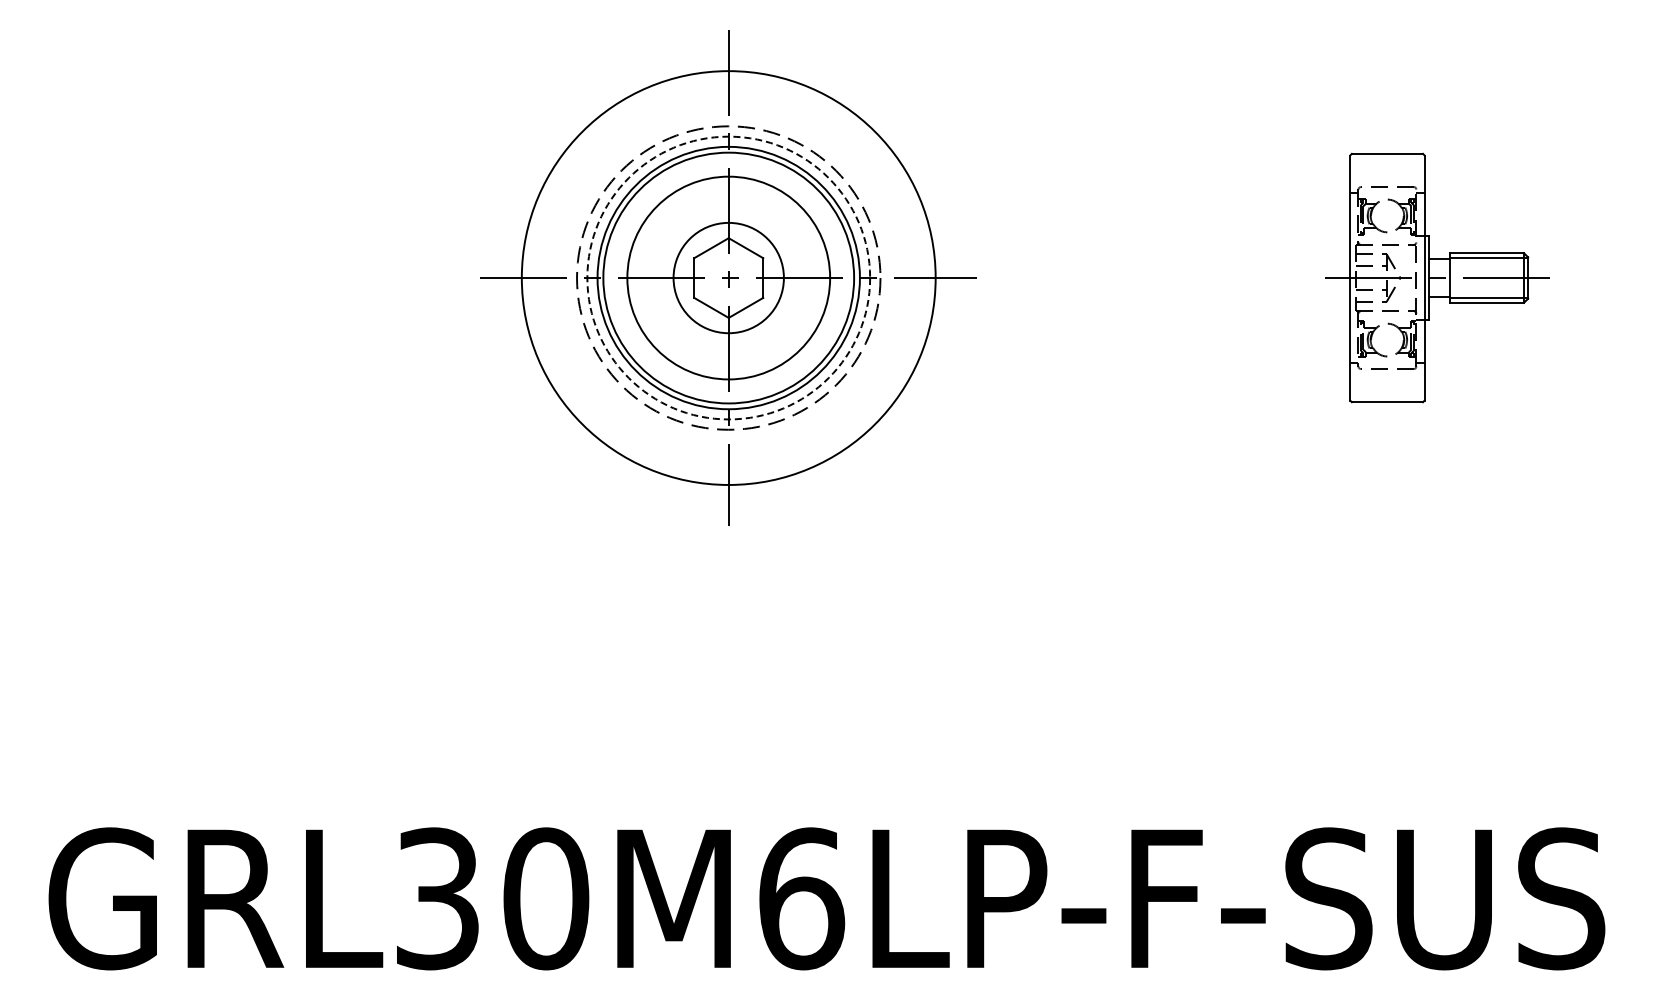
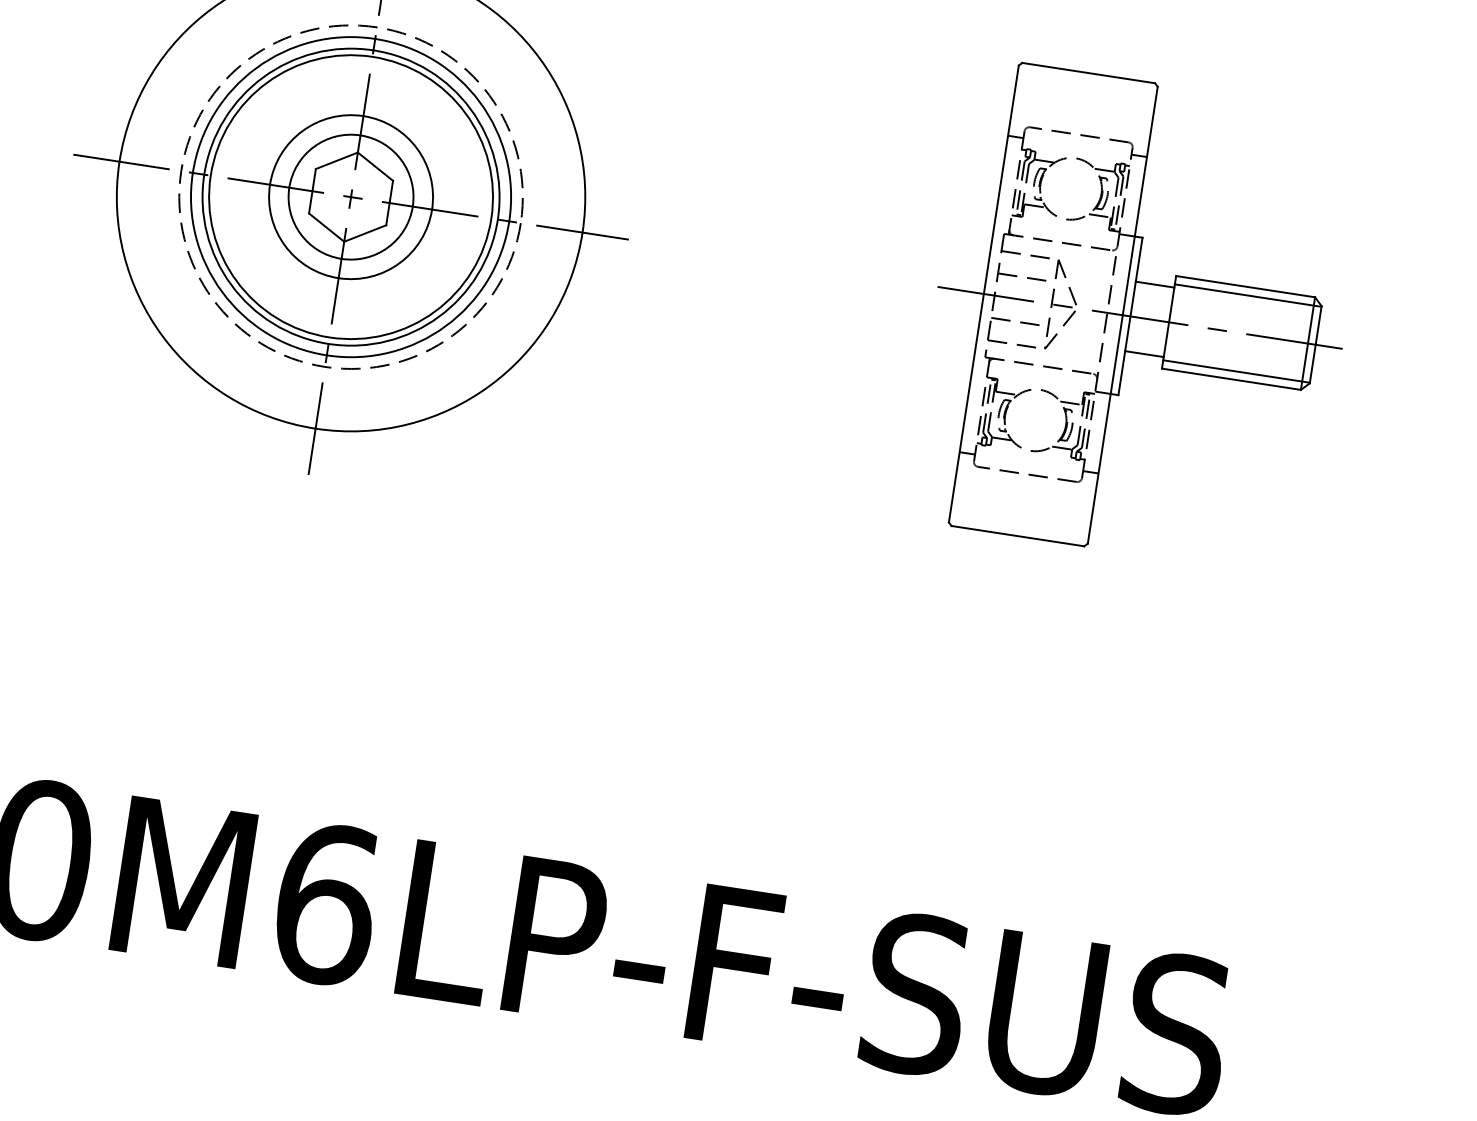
circle: (728, 277) -> (350, 196), dashed -> solid
circle: (728, 277) -> (350, 196), size x0.71
part: (1433, 277) -> (1139, 317), size x1.67

